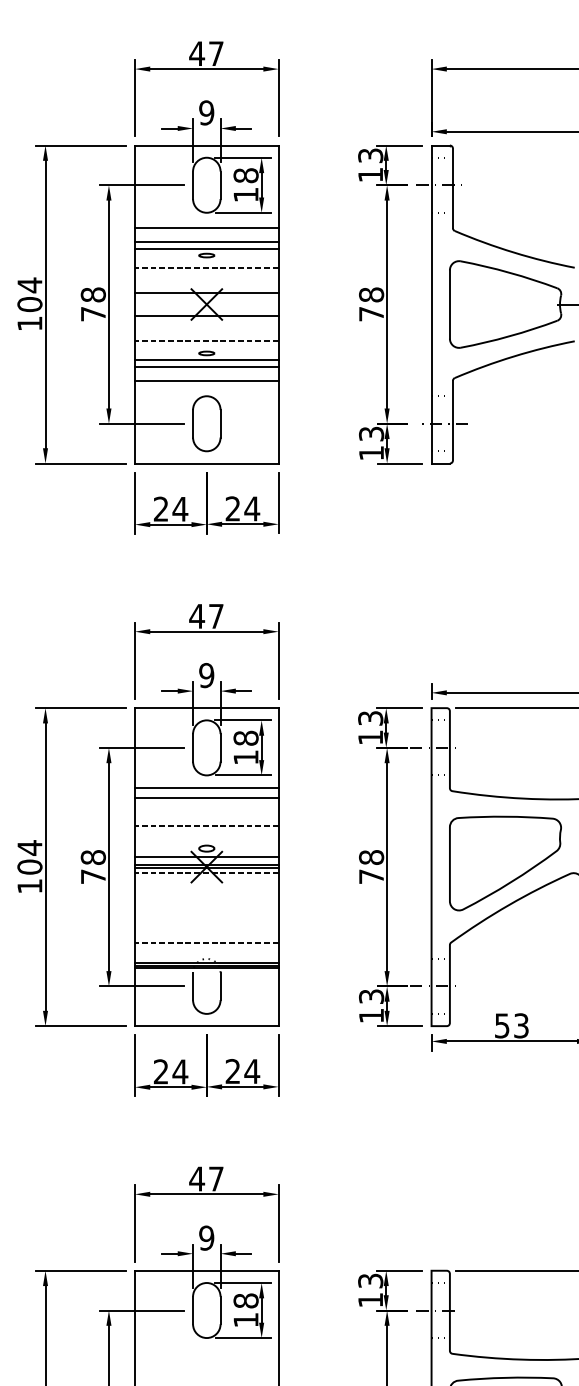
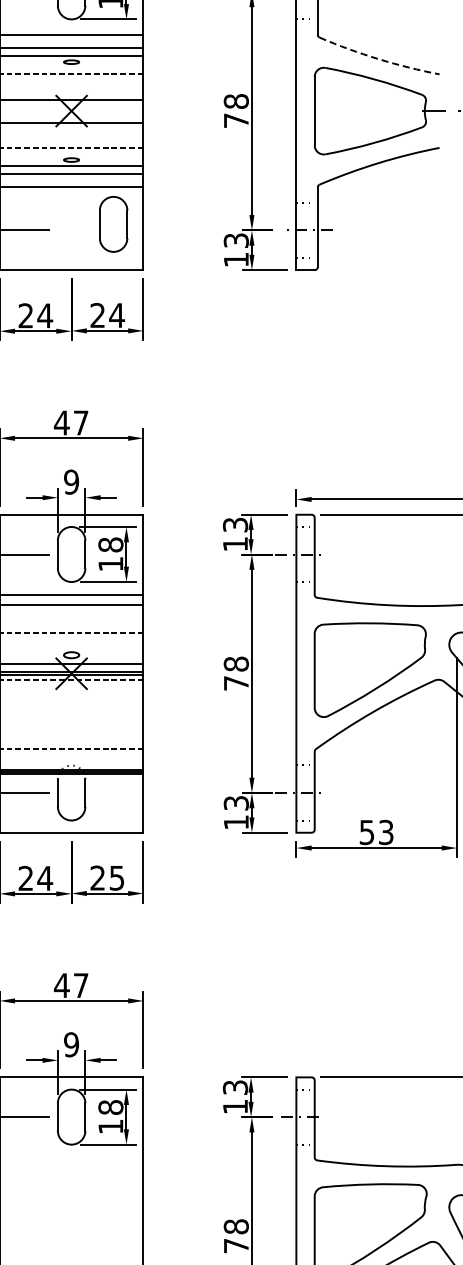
arc: (513, 252) -> (378, 59), solid -> dashed
part: (206, 423) -> (113, 224), moved
text: (252, 1071) -> (117, 878), 24 -> 25

